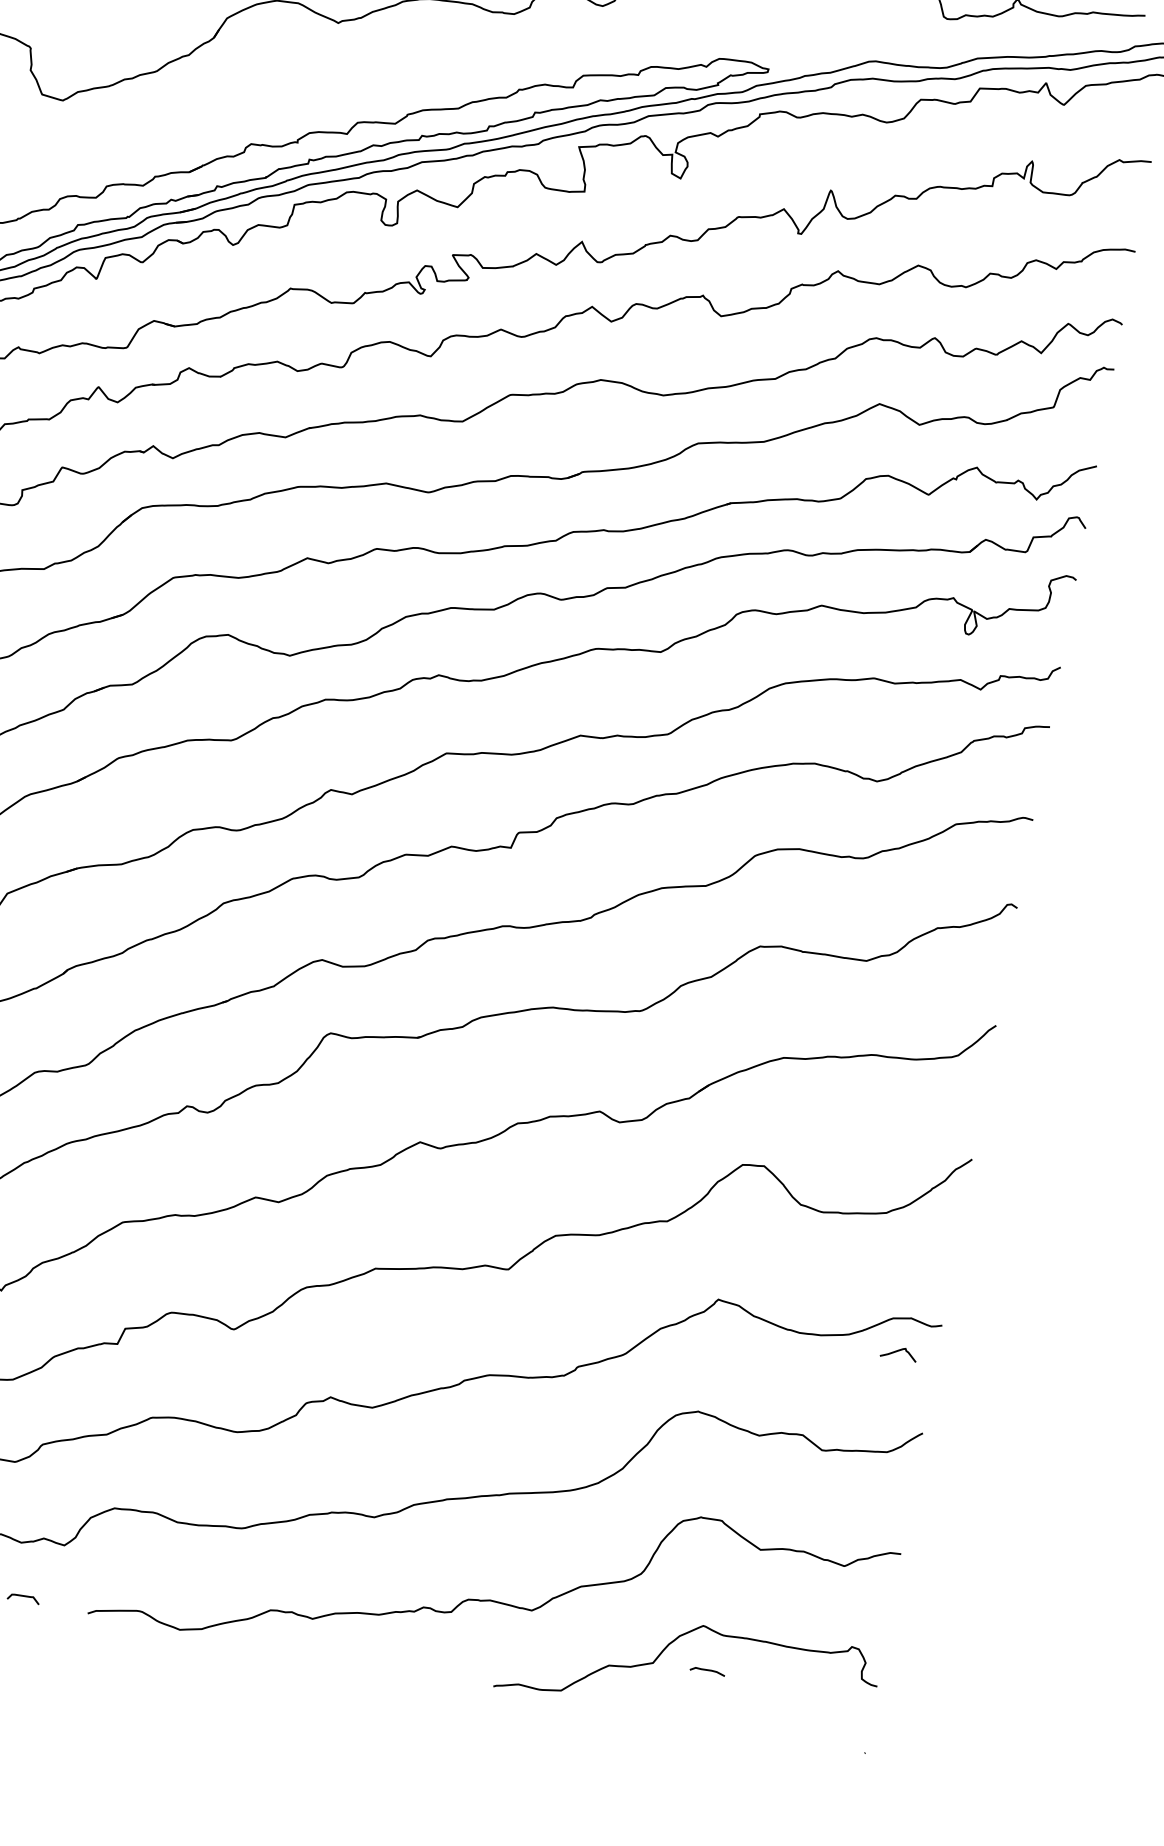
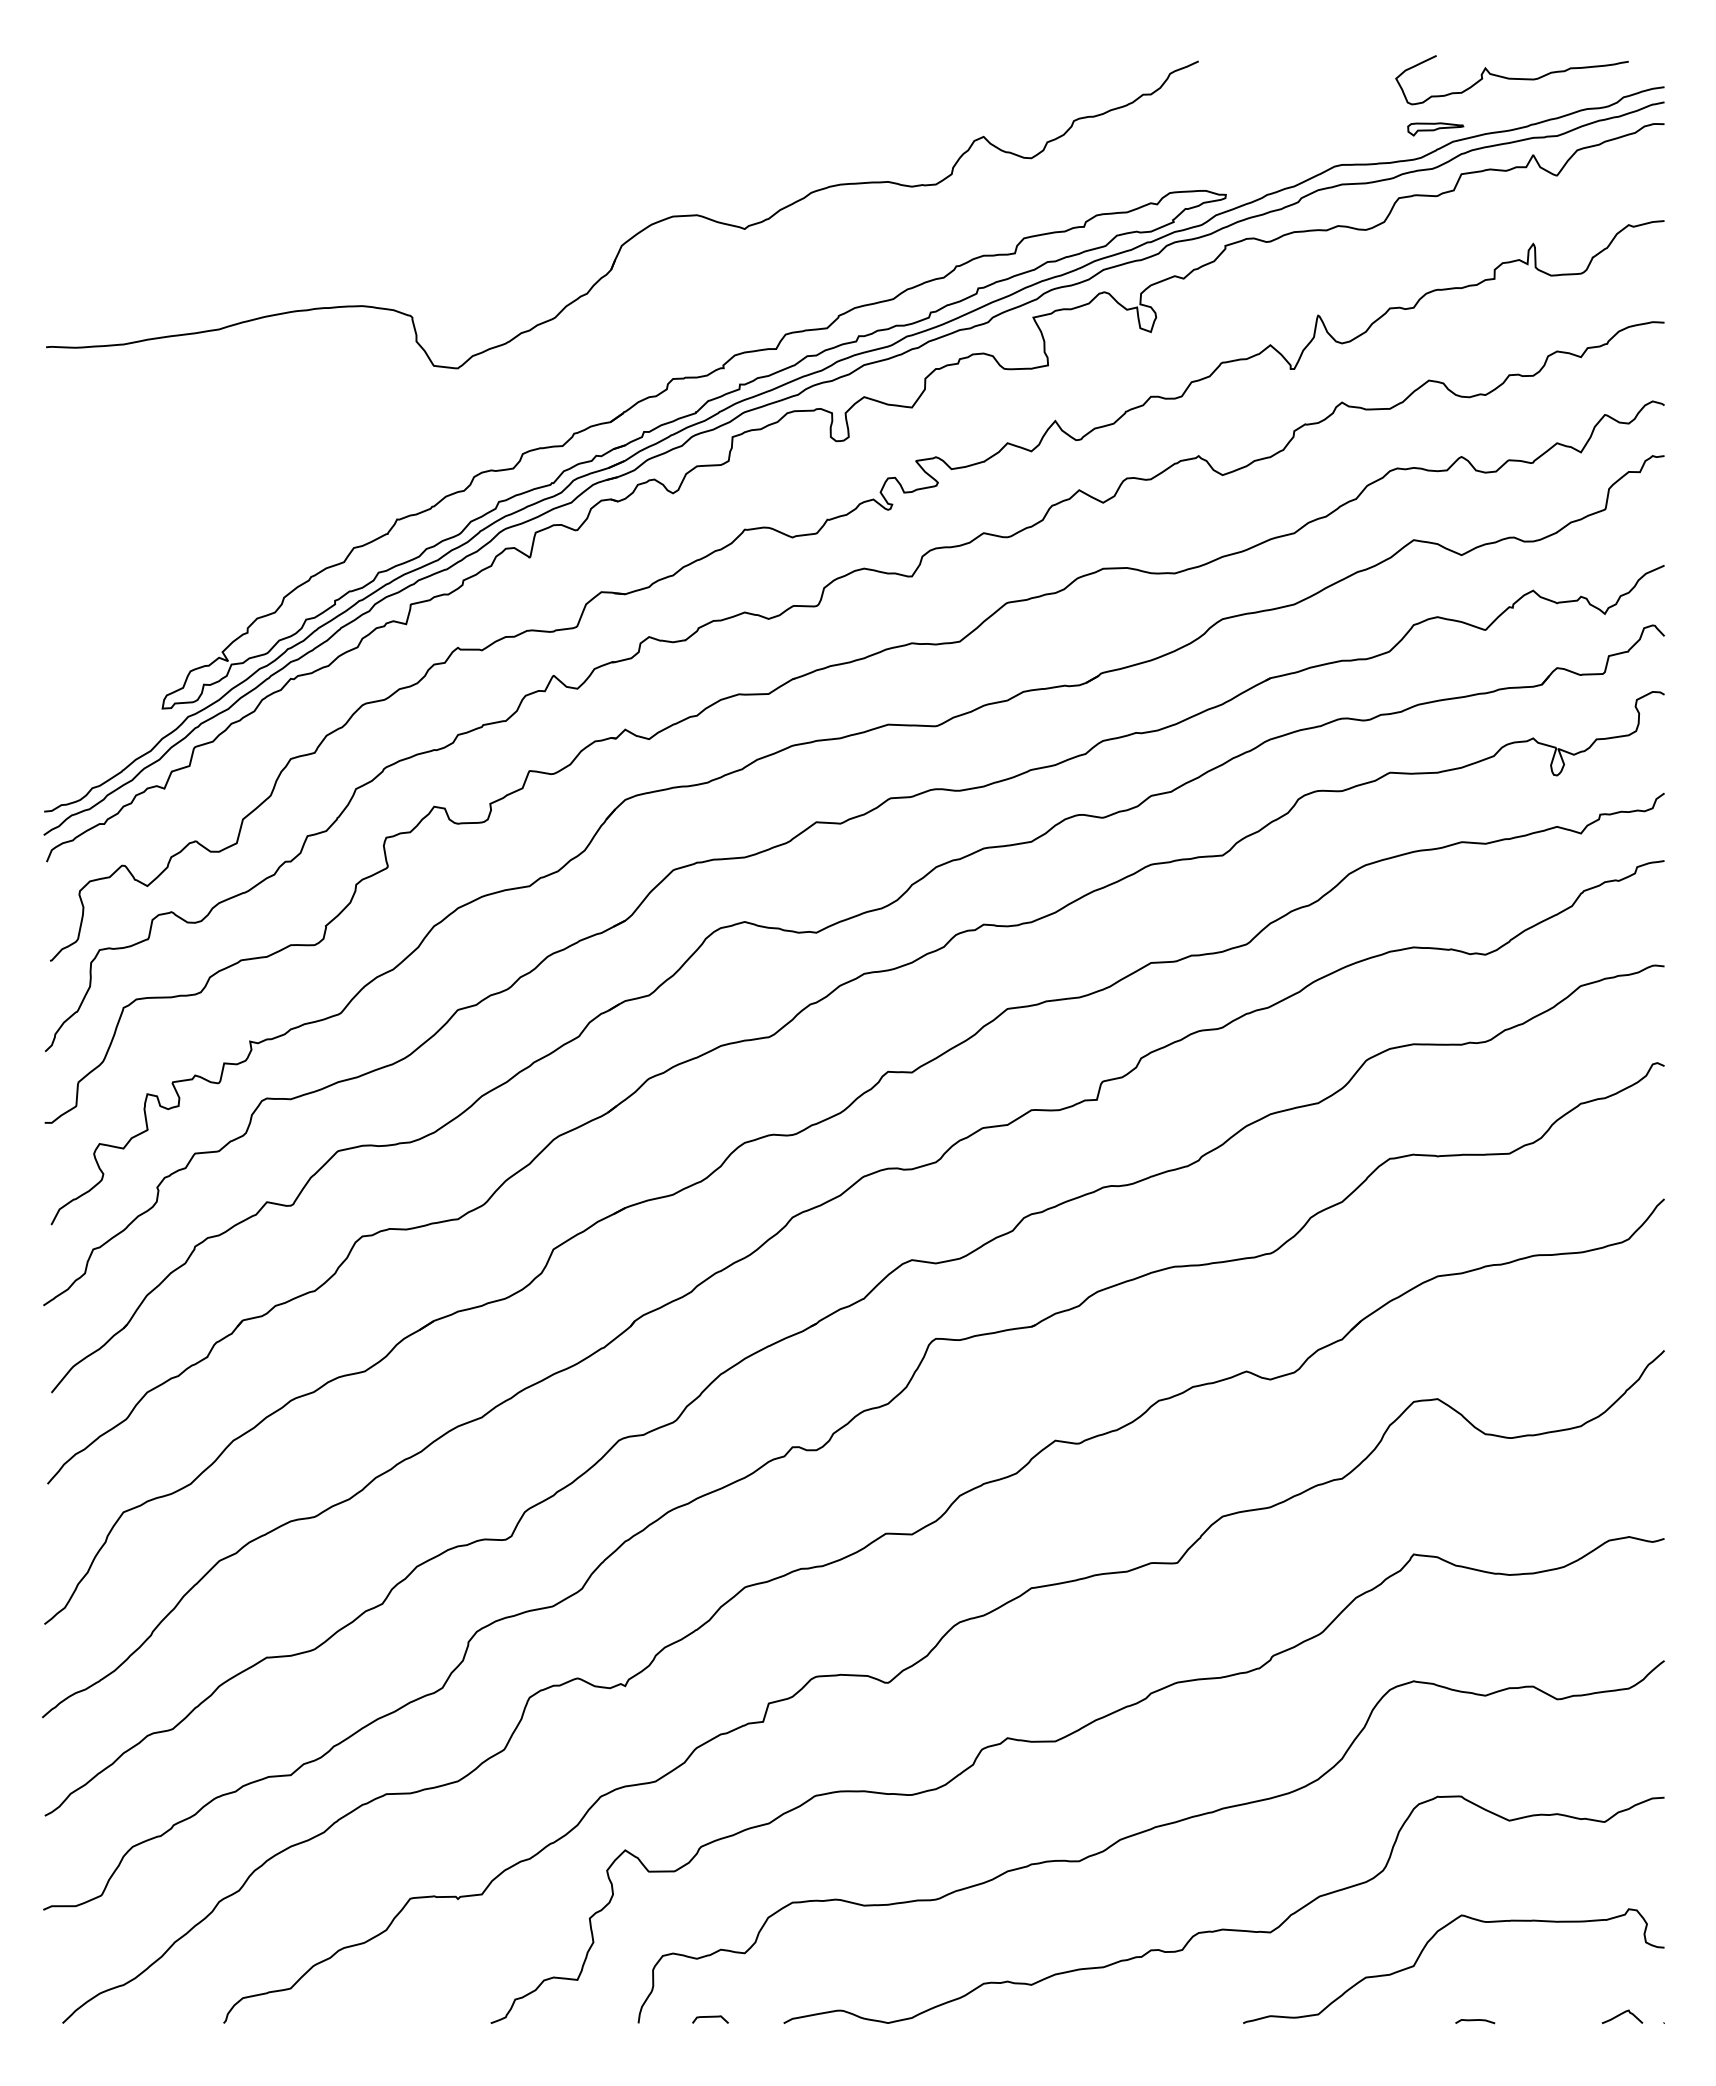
part: (964, 44) -> (1435, 129), added
curve: (899, 1351) -> (1622, 2014), moved
curve: (707, 1670) -> (1475, 2020), moved

